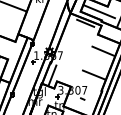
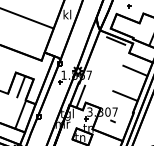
line: (99, 11) -> (130, 28), removed

